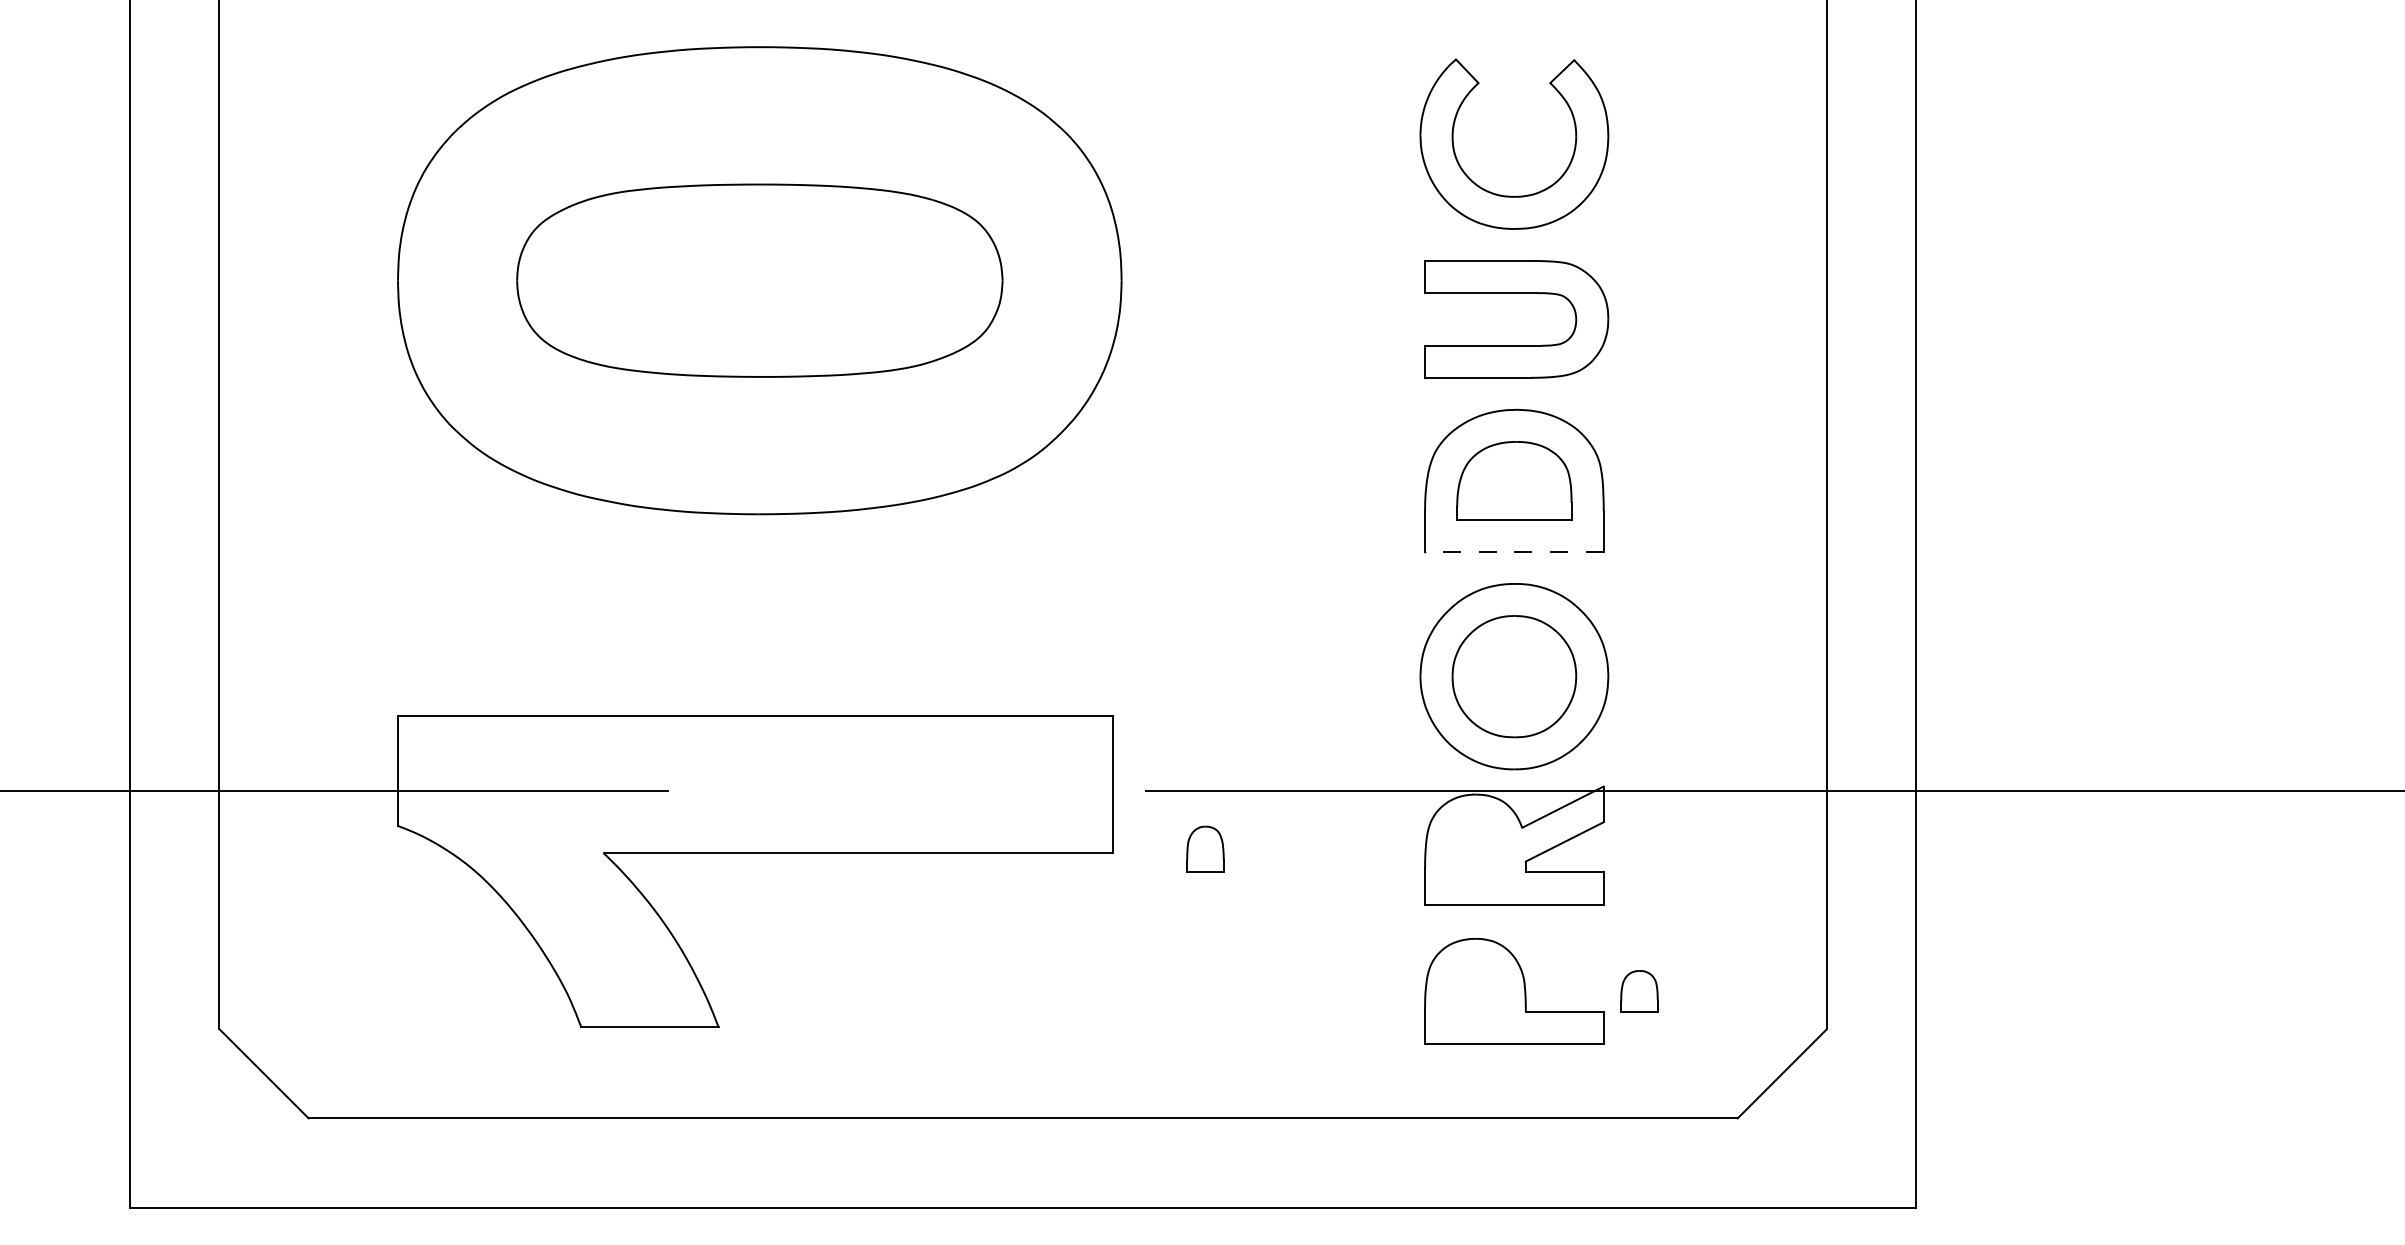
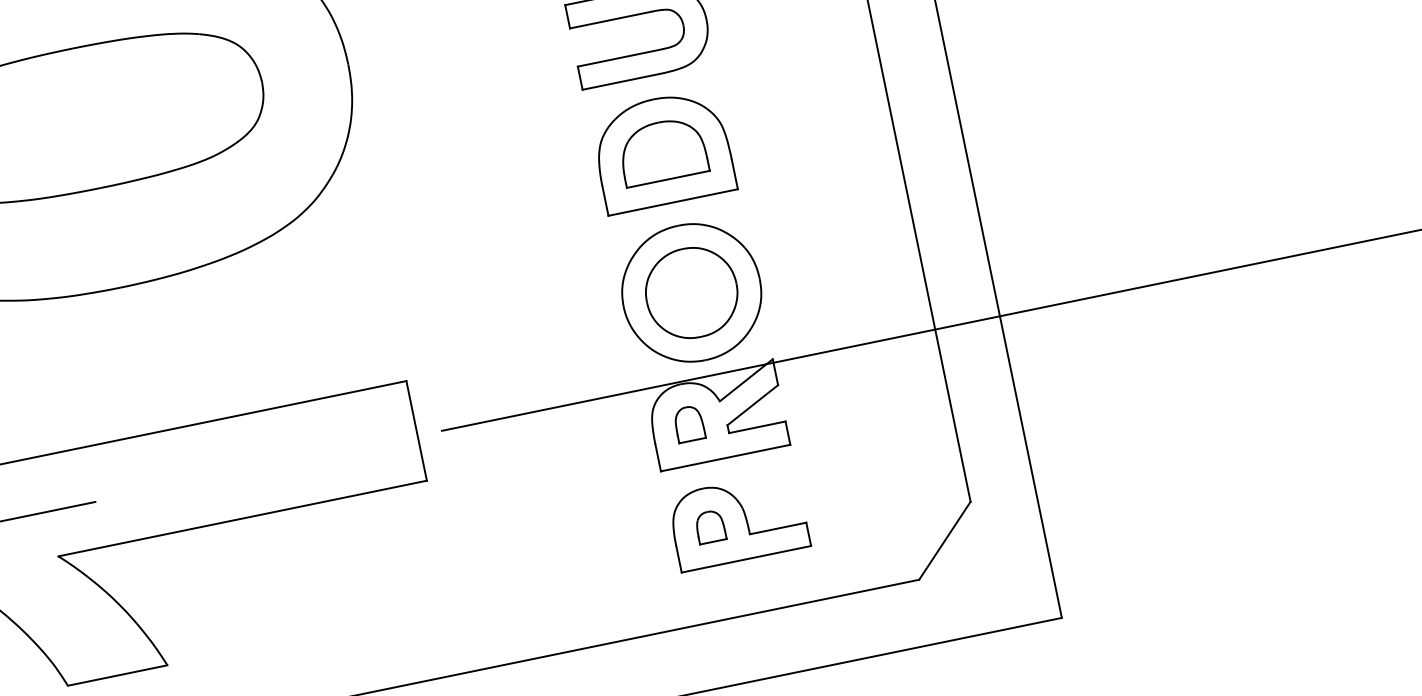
line: (1513, 551) -> (672, 202), dashed -> solid
part: (1205, 848) -> (689, 423), moved
part: (1639, 991) -> (710, 526), moved

